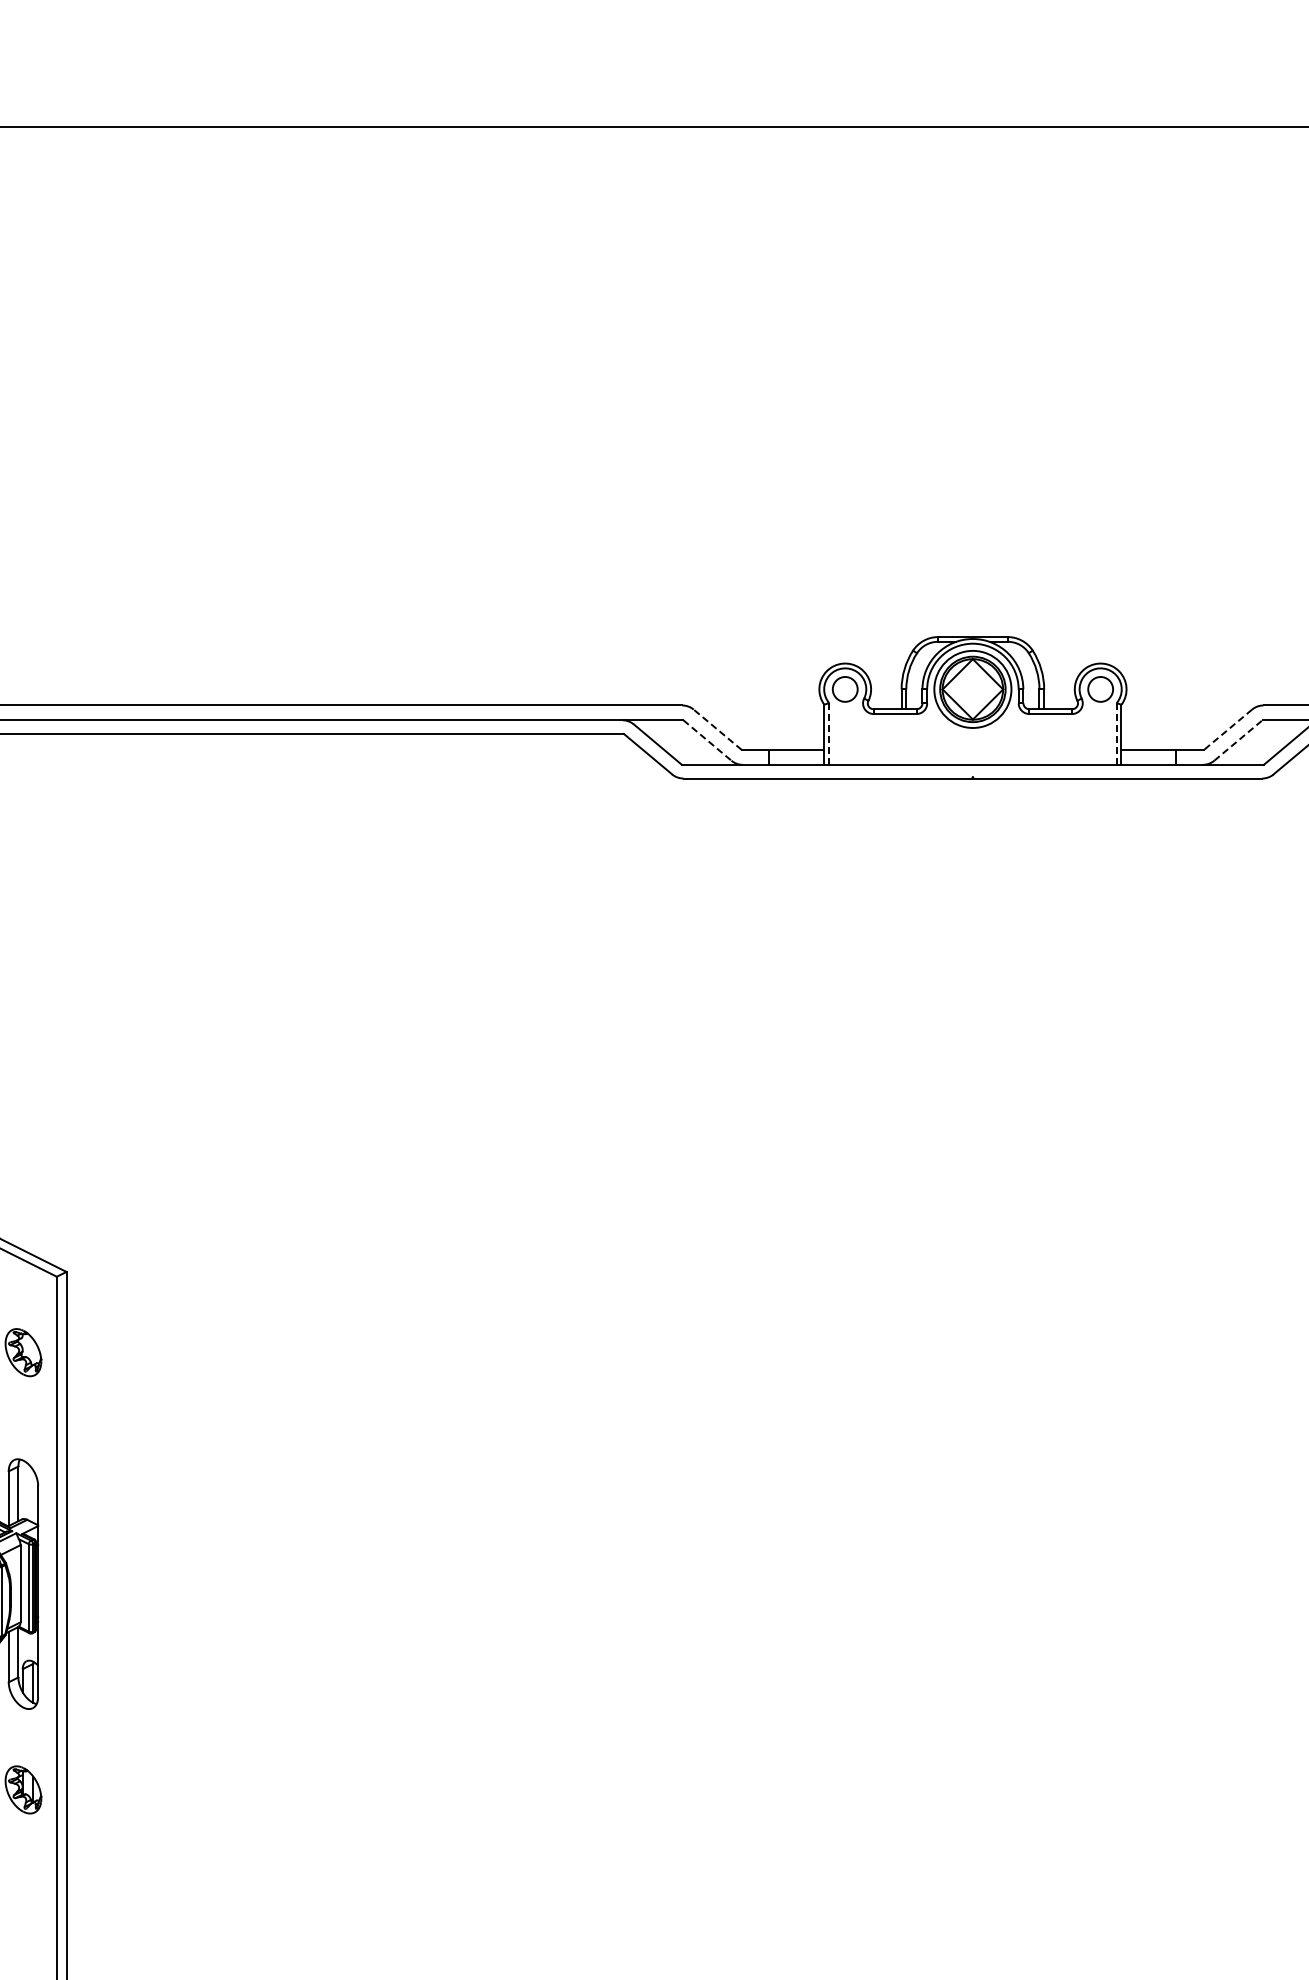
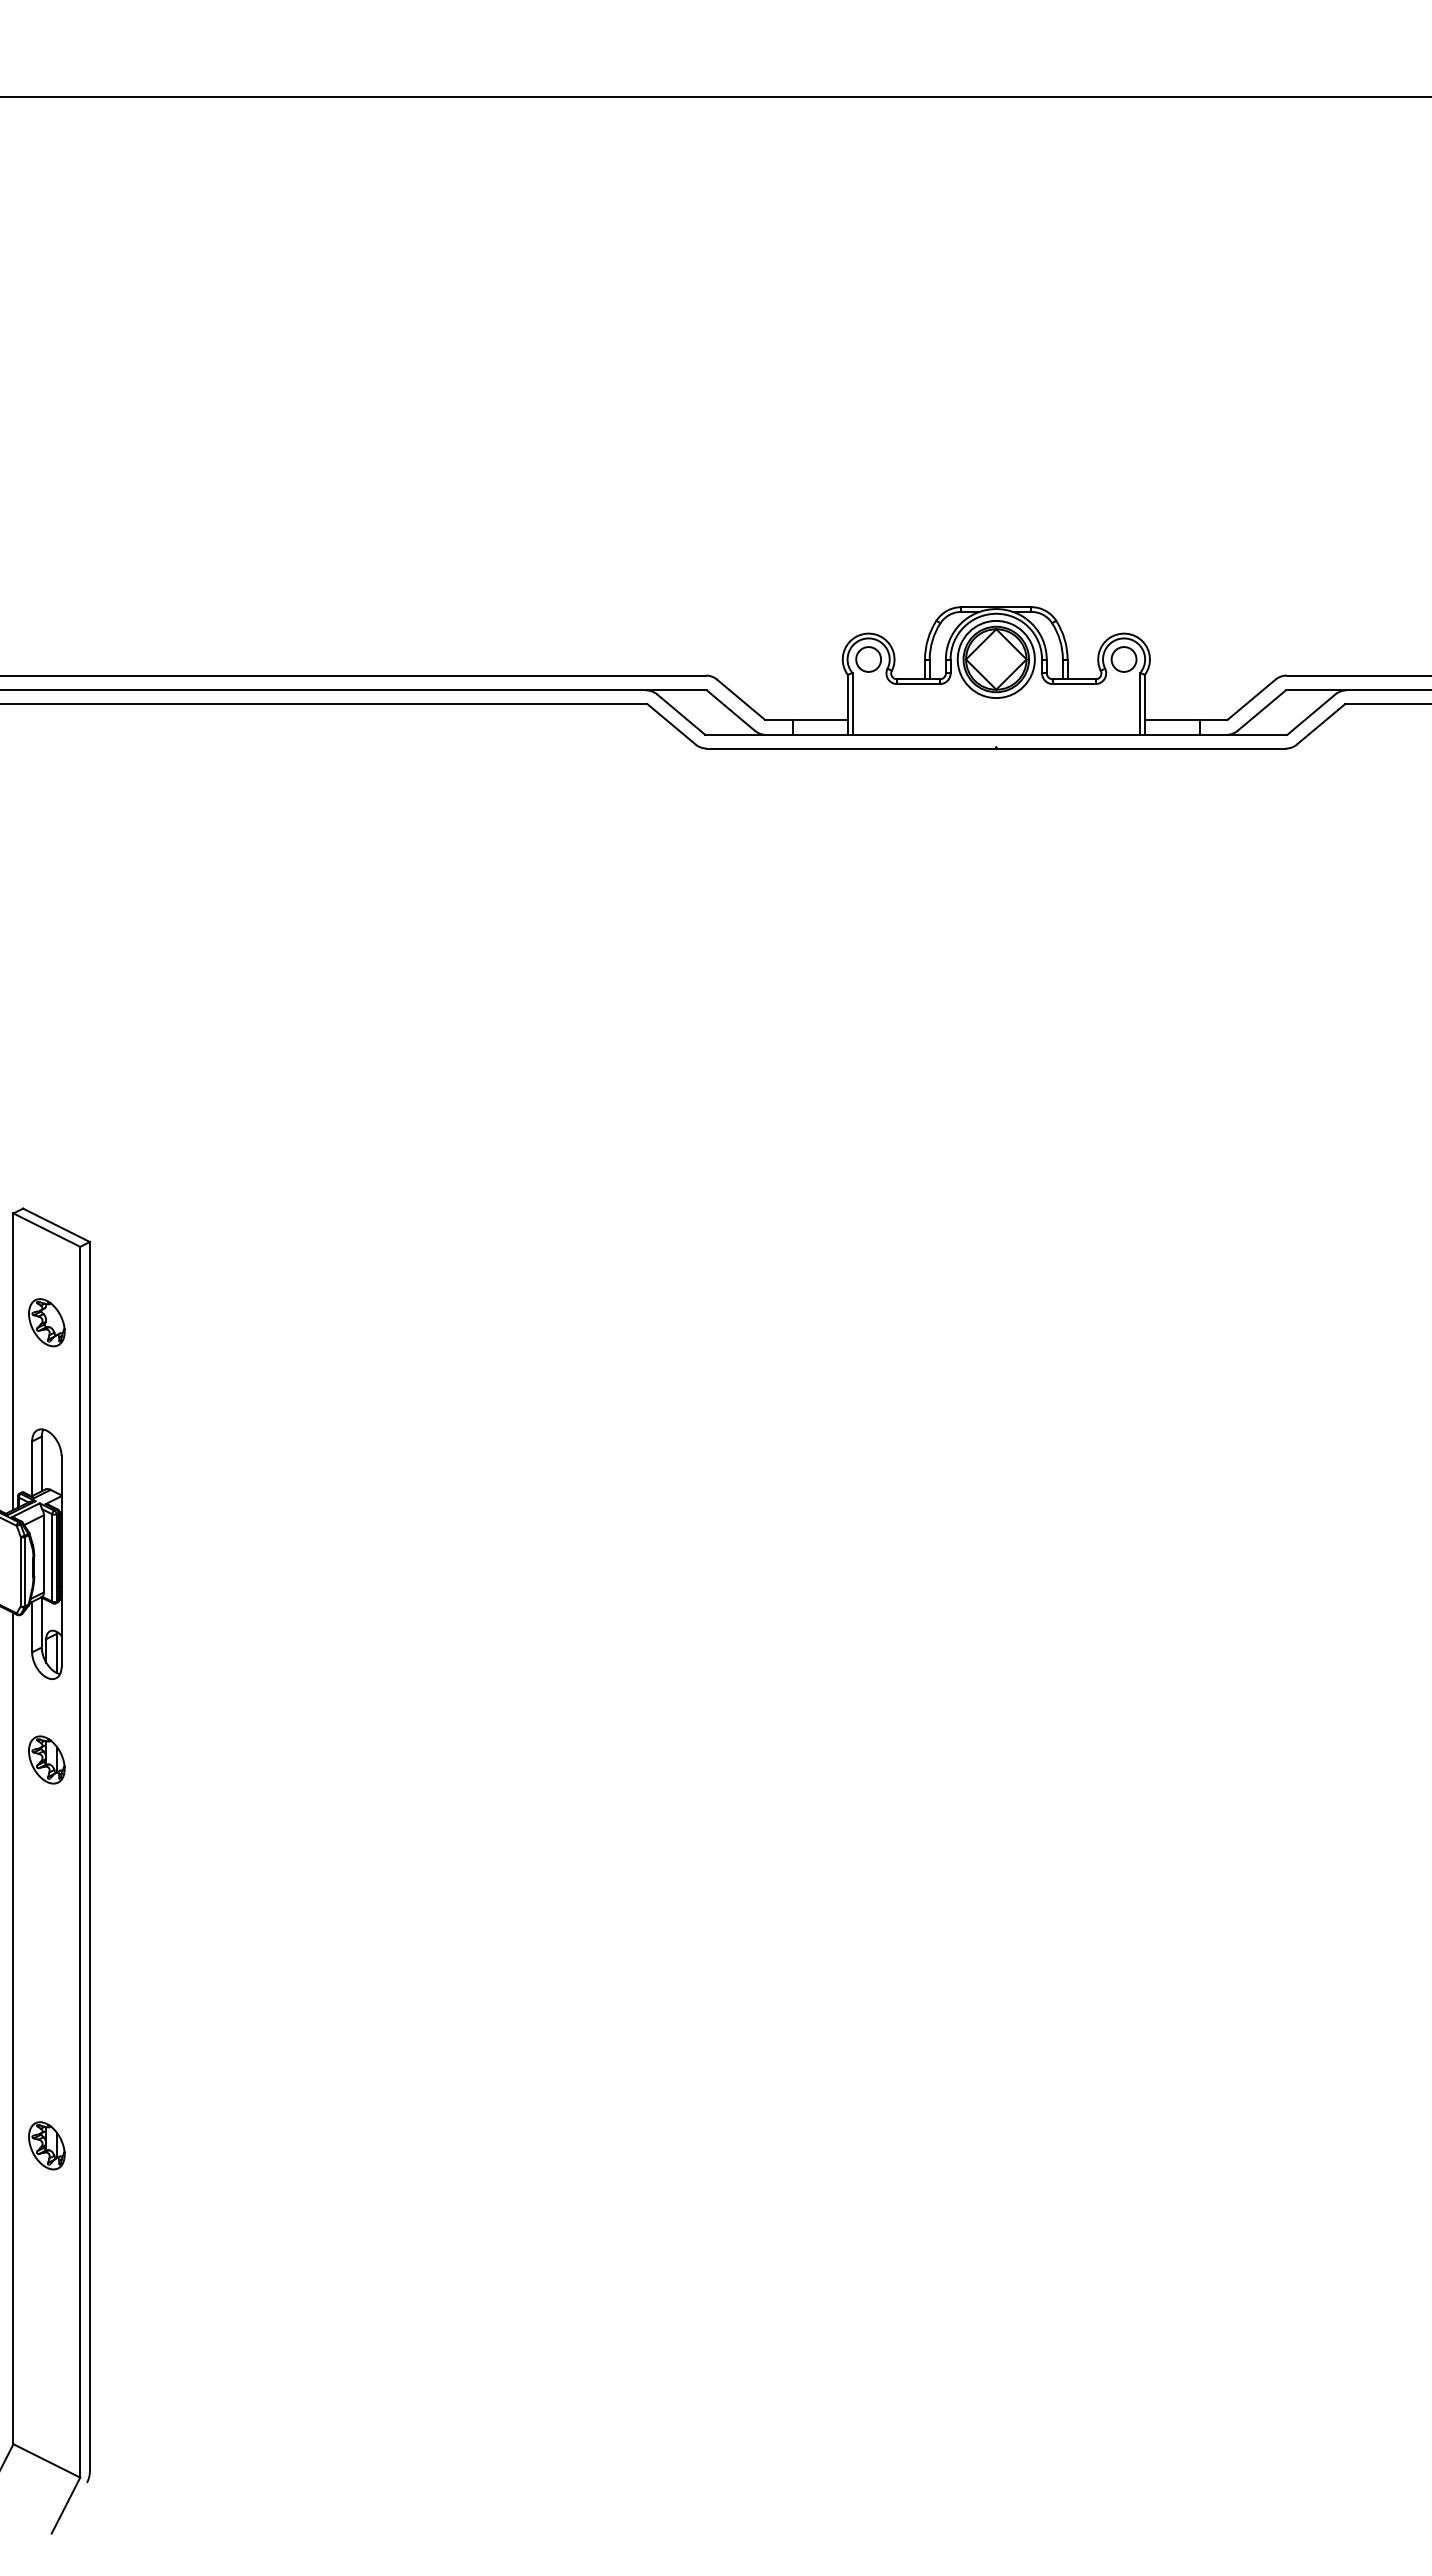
line: (717, 729) -> (740, 699), dashed -> solid
line: (1228, 730) -> (1251, 700), dashed -> solid
line: (829, 734) -> (852, 704), dashed -> solid
line: (1117, 734) -> (1140, 704), dashed -> solid
line: (708, 740) -> (731, 710), dashed -> solid
line: (1239, 740) -> (1262, 710), dashed -> solid

